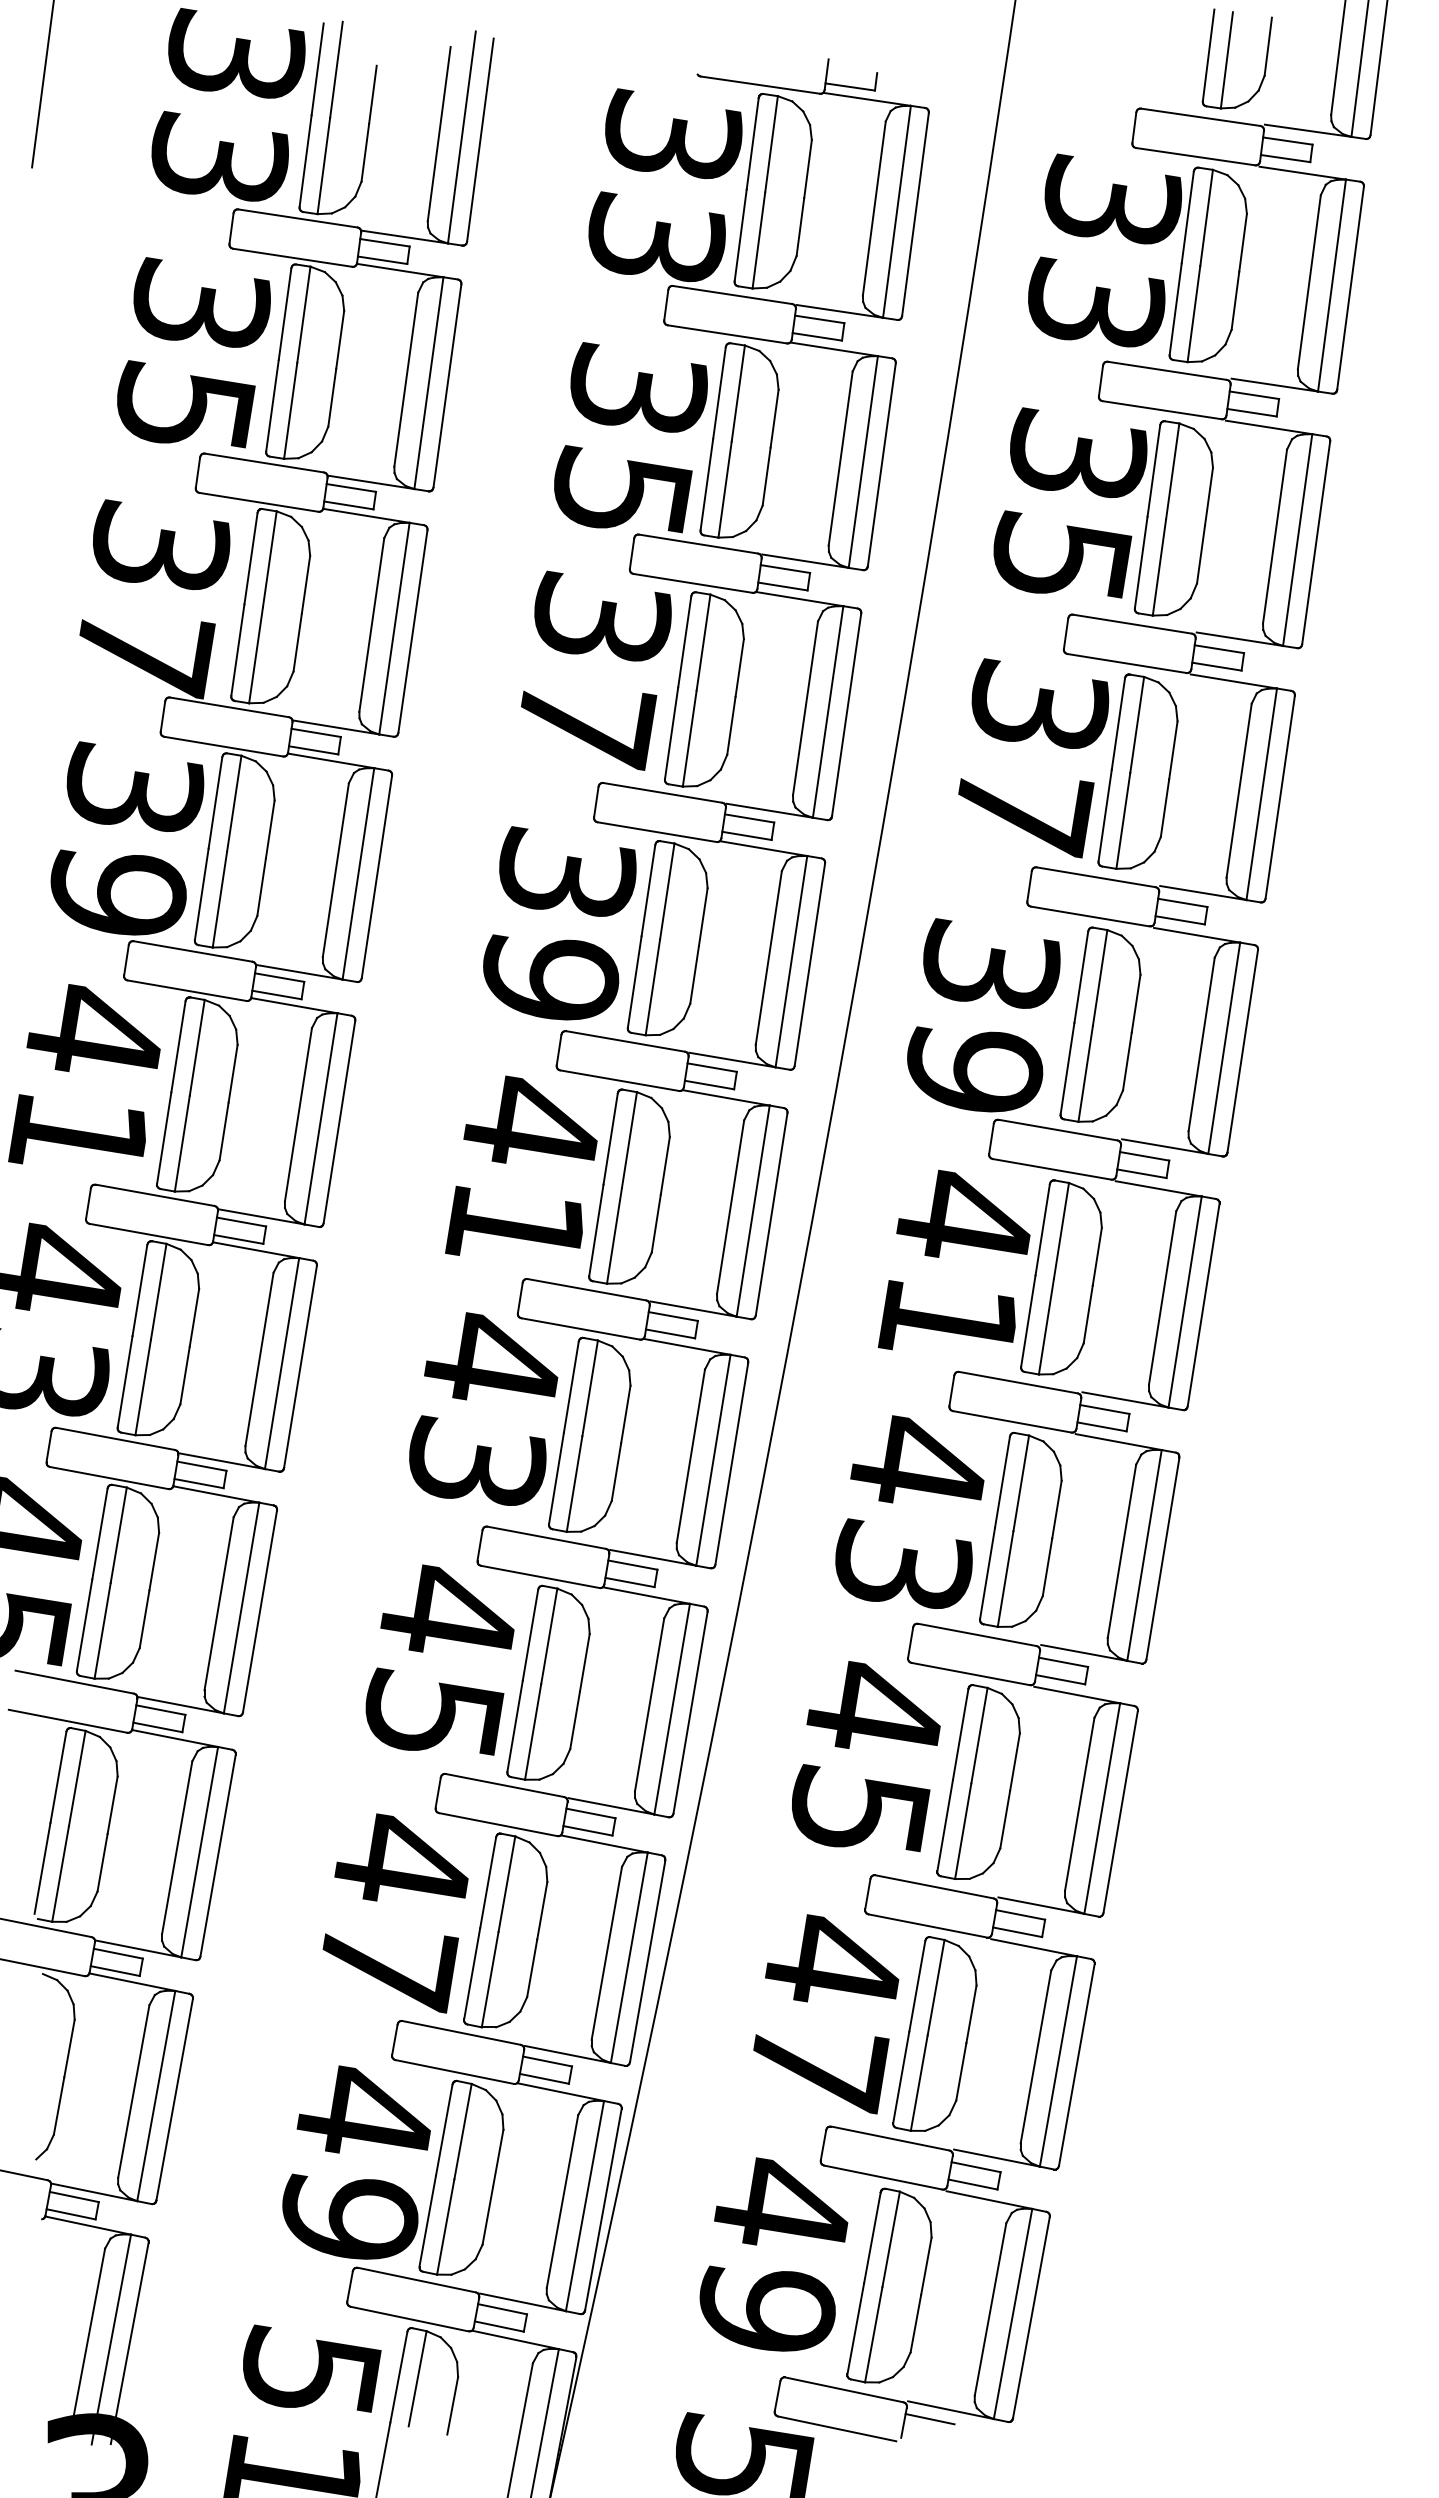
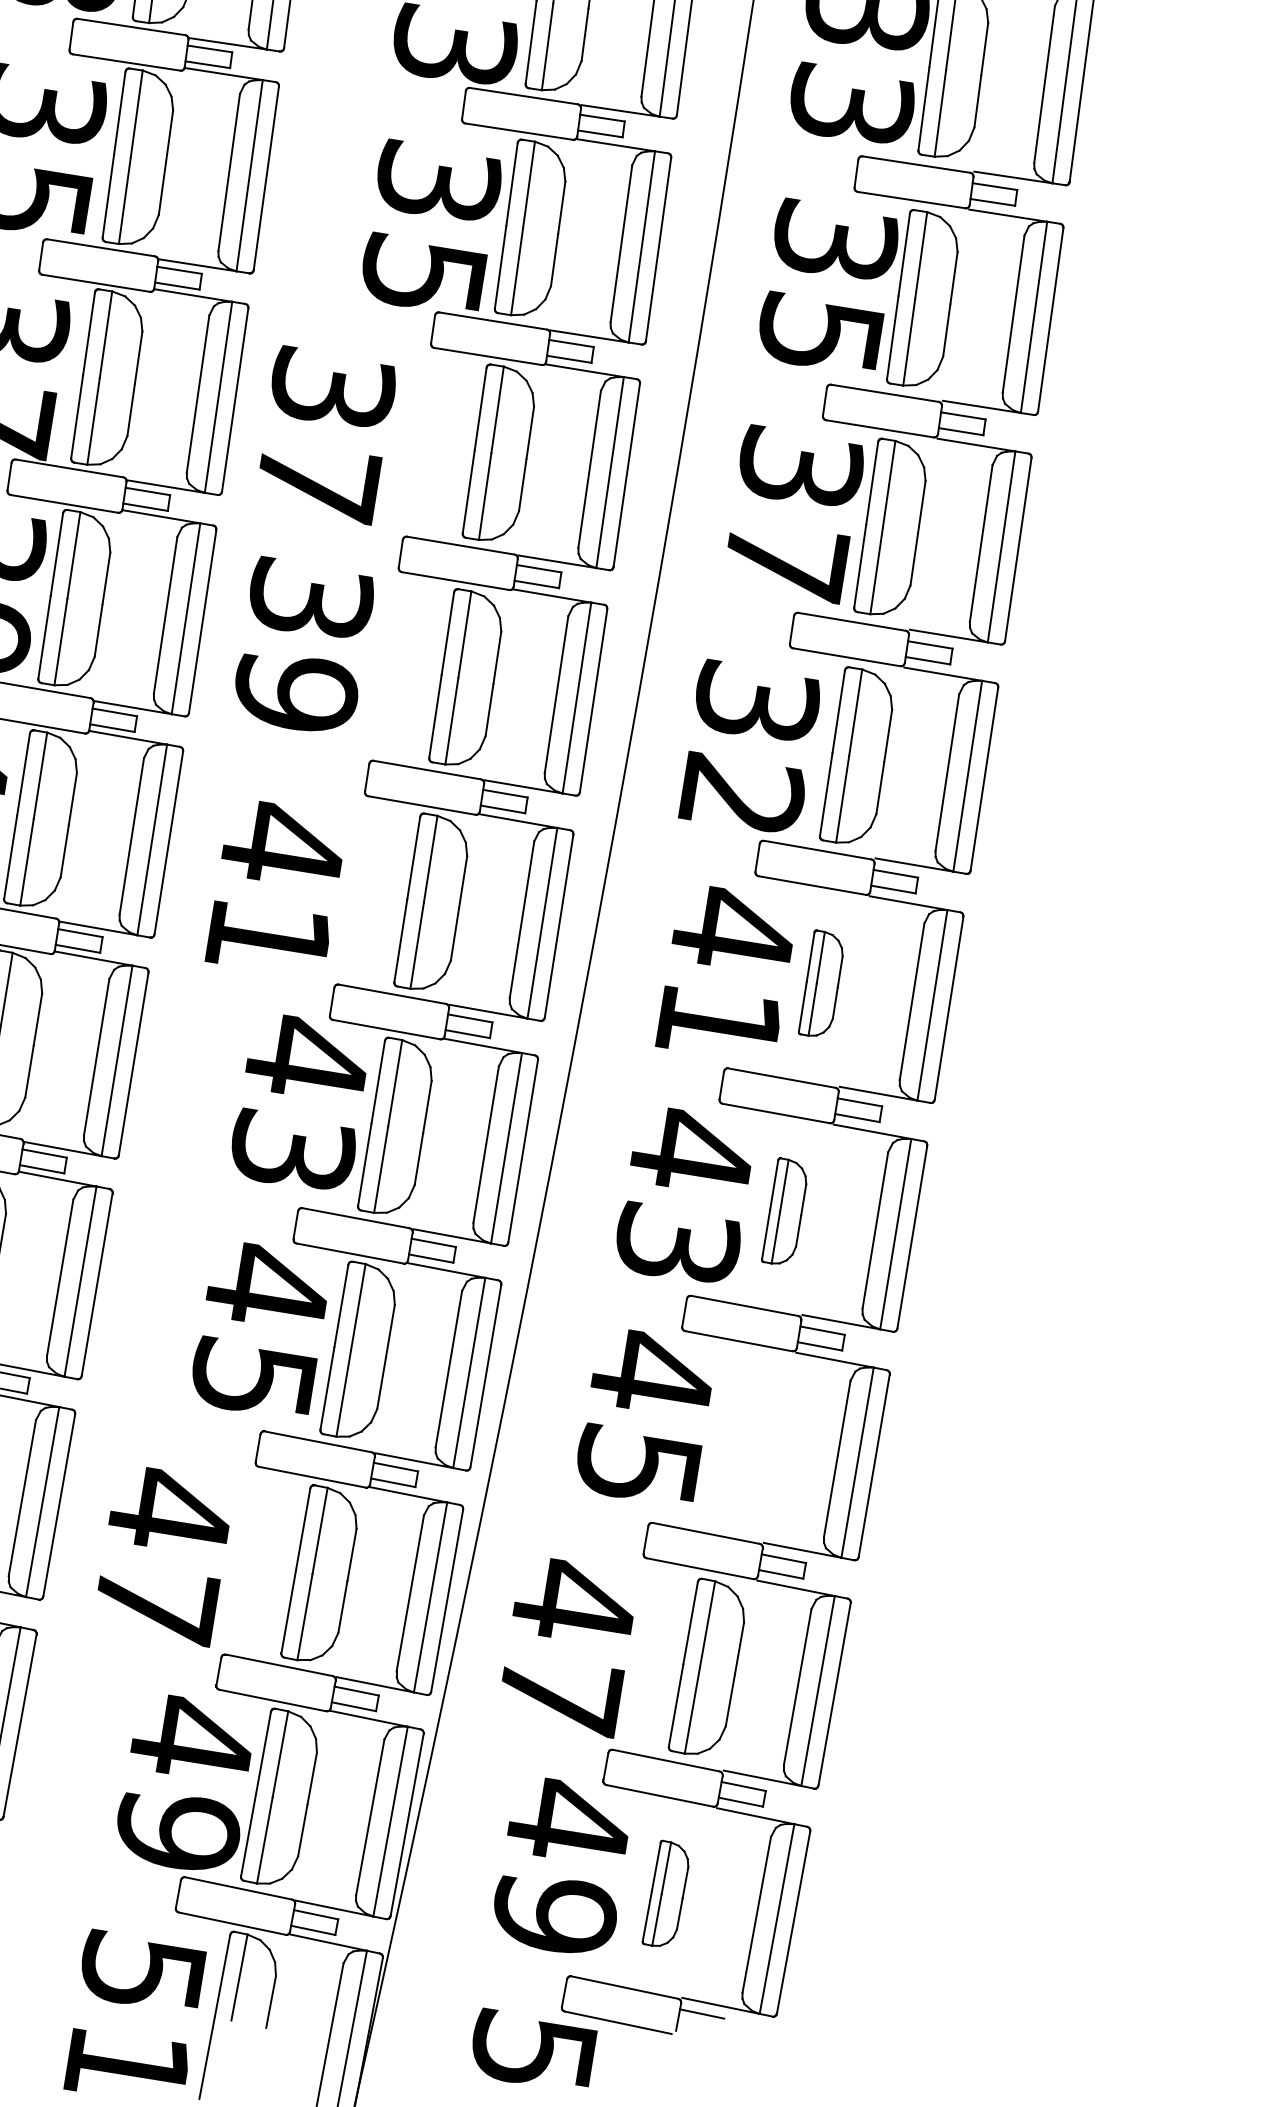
text: (596, 670) -> (327, 435), moved
text: (559, 923) -> (304, 643), moved
text: (973, 1066) -> (741, 792), 39 -> 32
text: (521, 1165) -> (273, 882), moved
part: (1061, 1277) -> (820, 983), size x0.6
part: (1020, 1529) -> (783, 1210), size x0.6
part: (978, 1781) -> (745, 1438), removed
text: (395, 1913) -> (163, 1557), moved
text: (826, 2014) -> (567, 1648), moved
part: (889, 2285) -> (665, 1893), size x0.6

